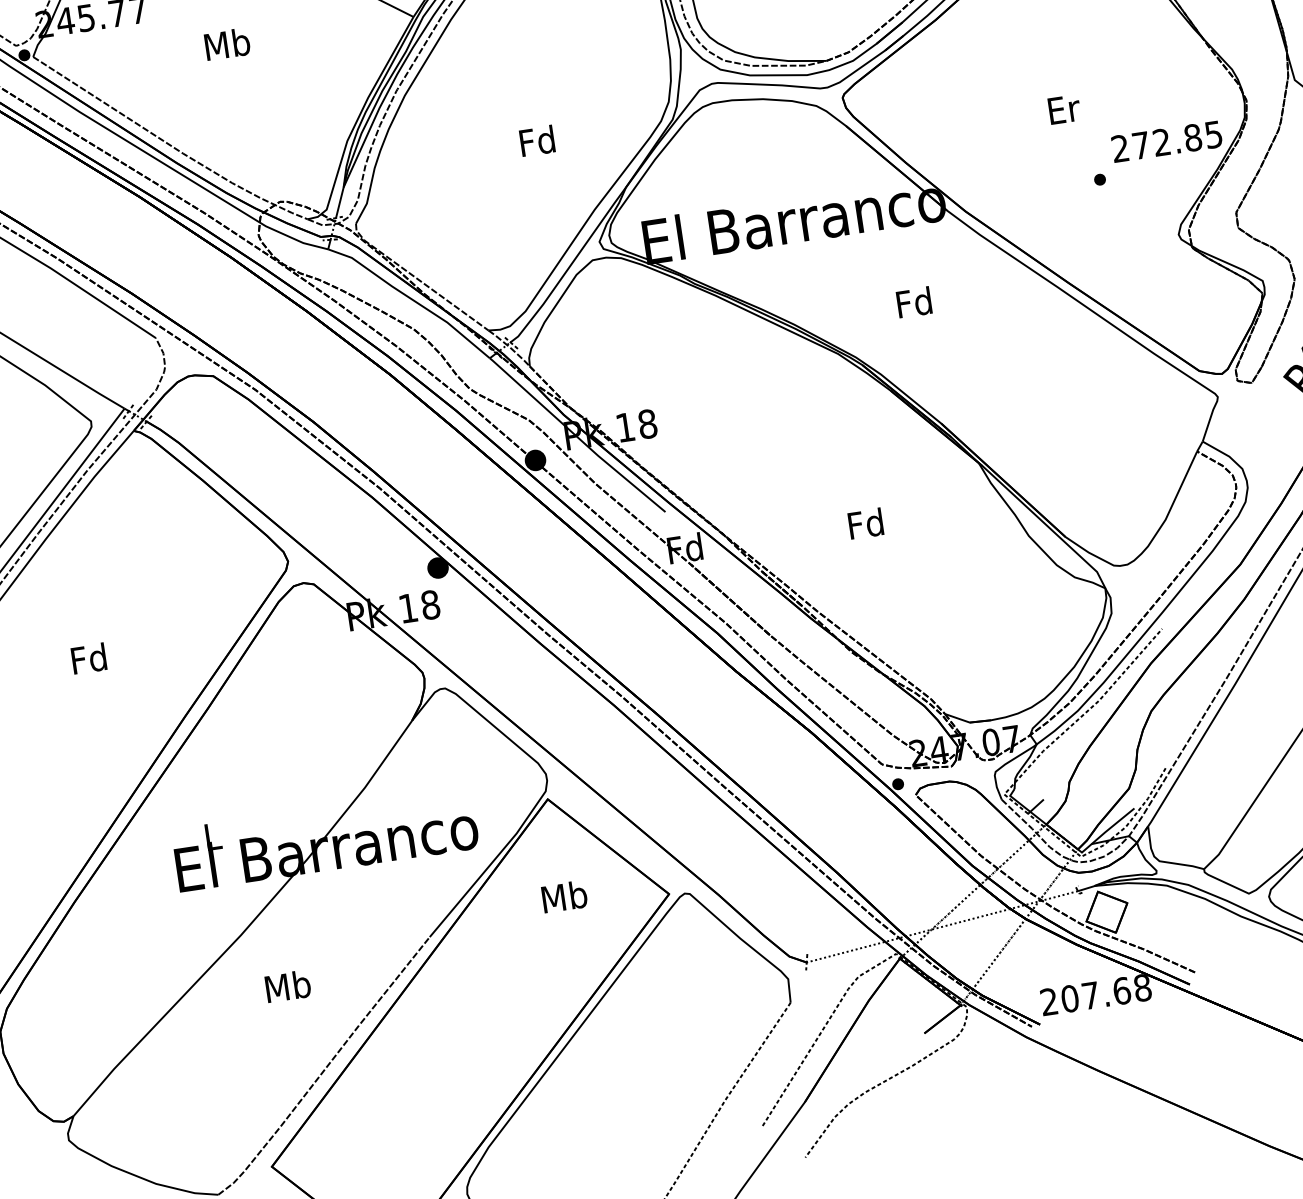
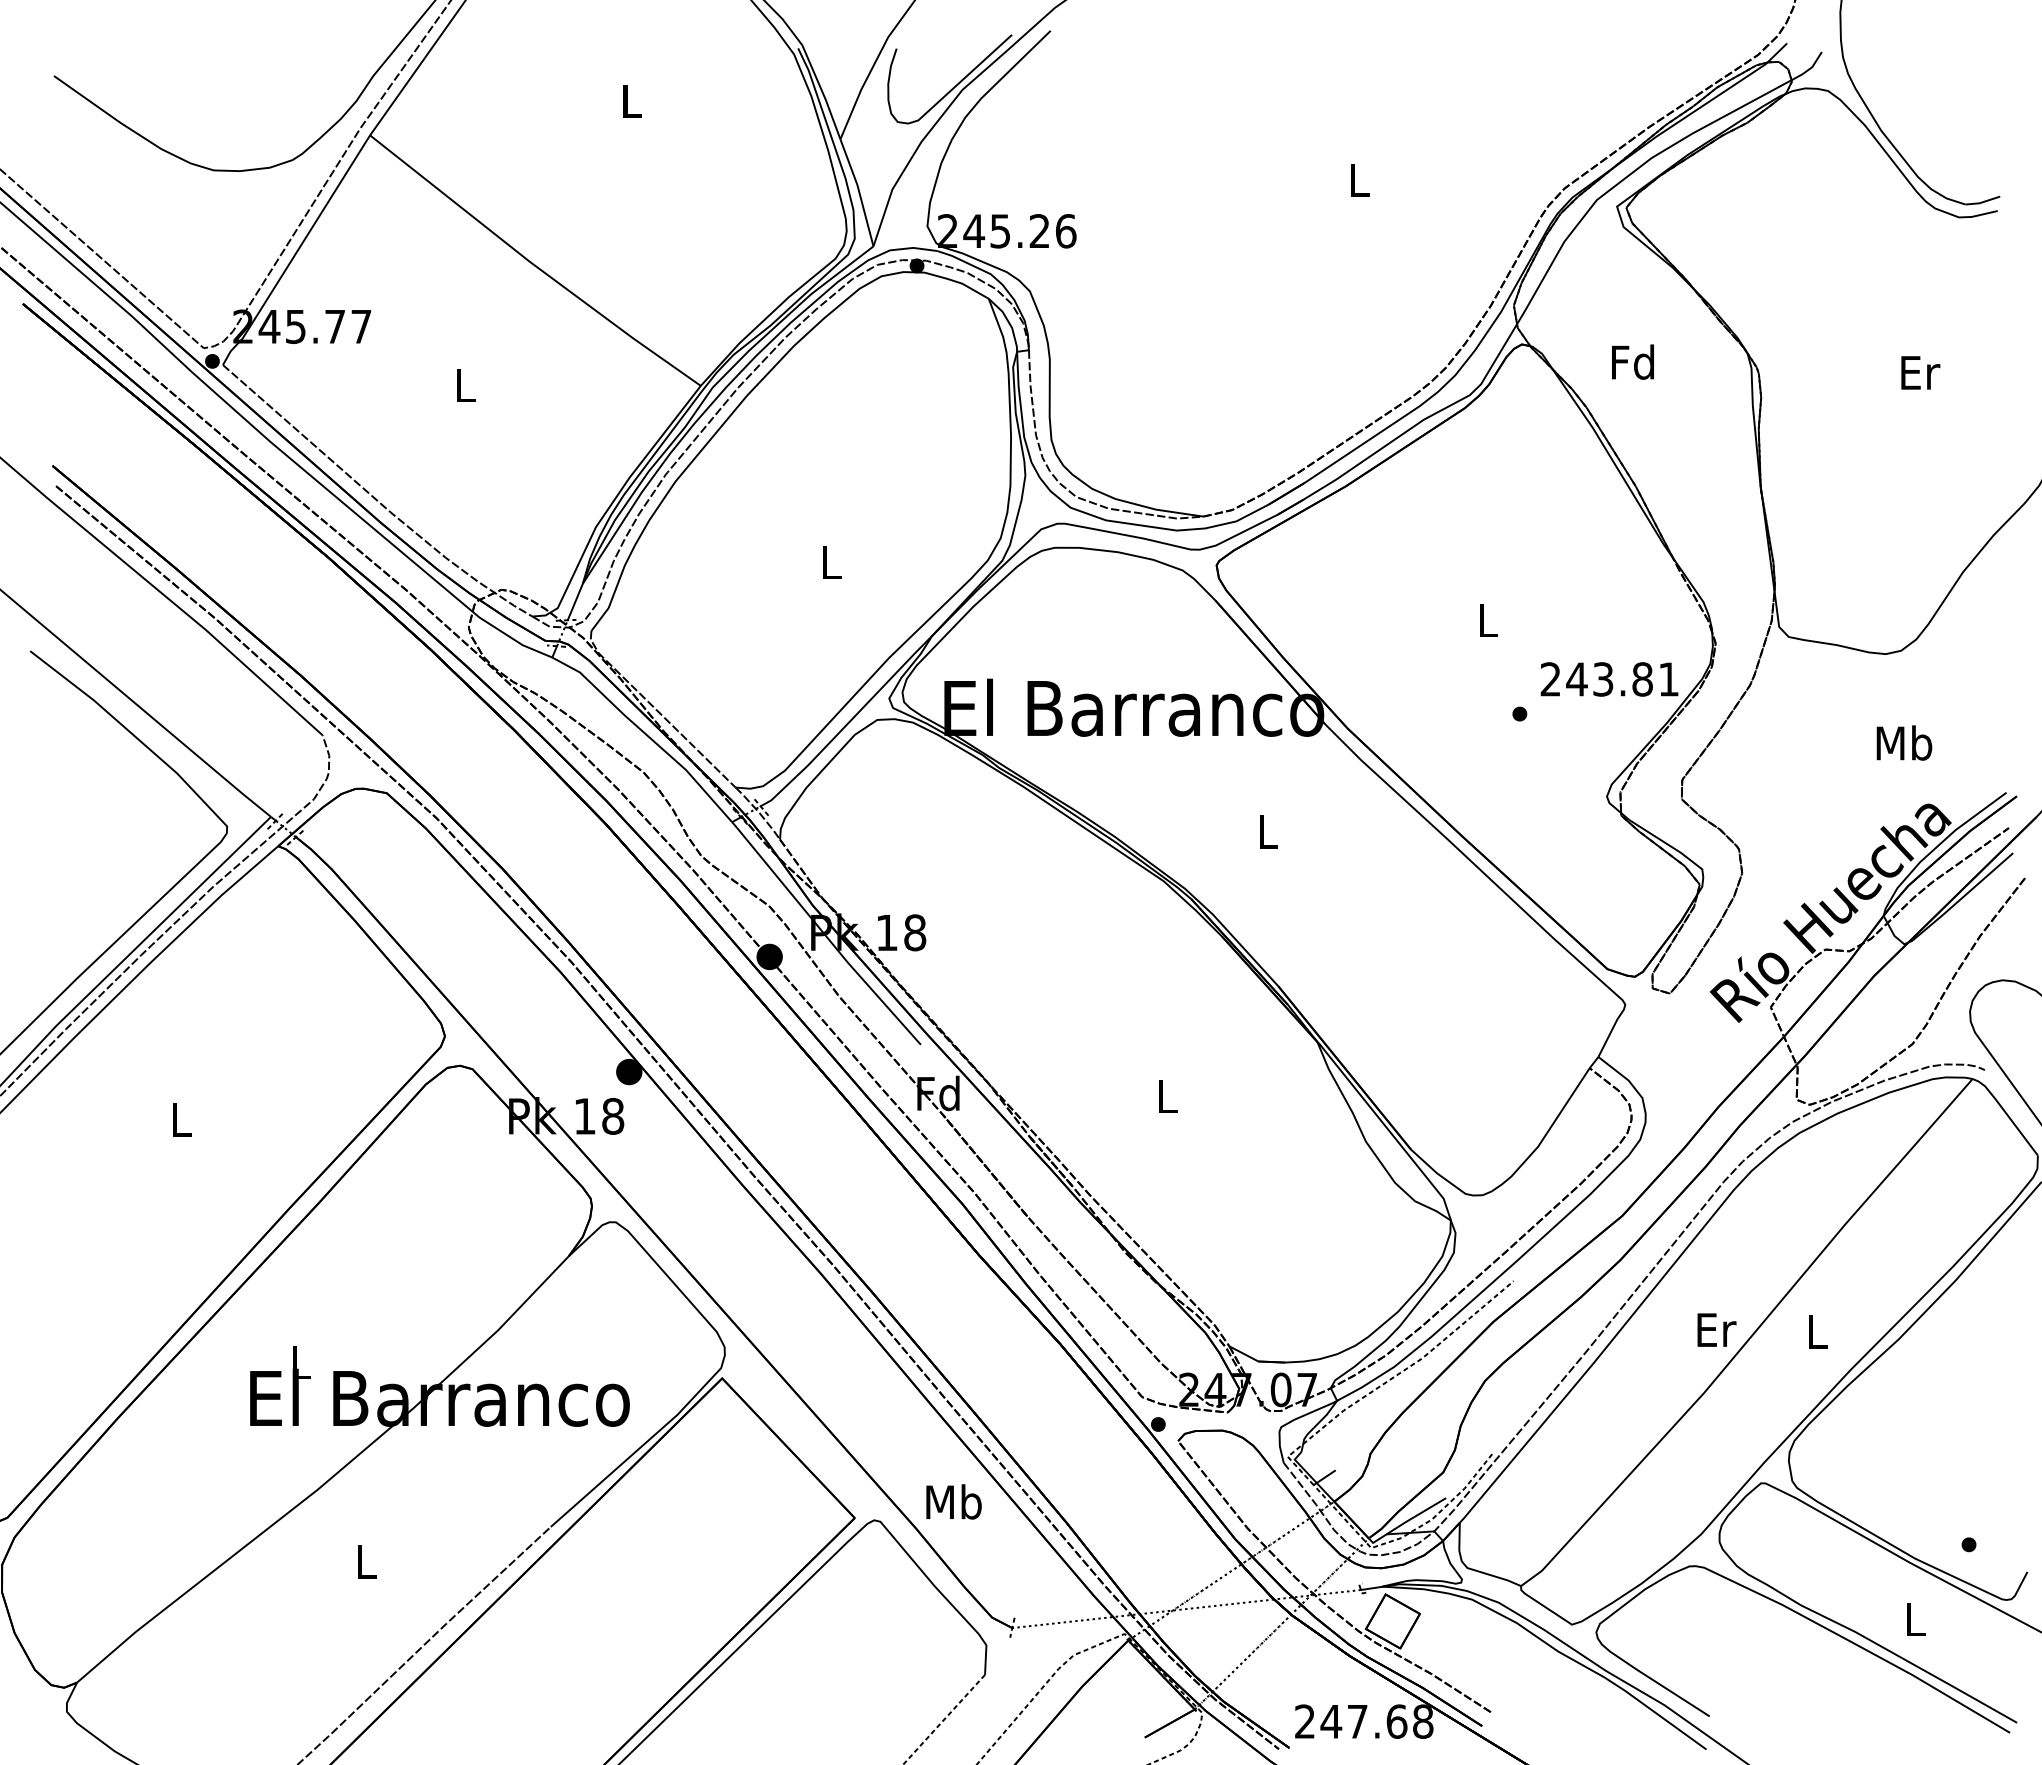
text: (227, 43) -> (465, 384), Mb -> L
text: (1064, 109) -> (1488, 620), Er -> L
text: (536, 140) -> (830, 561), Fd -> L
text: (1177, 140) -> (1622, 679), 272.85 -> 243.81
text: (914, 302) -> (1267, 831), Fd -> L
text: (865, 523) -> (1166, 1095), Fd -> L
text: (88, 658) -> (180, 1119), Fd -> L
text: (564, 896) -> (953, 1501), moved
text: (288, 986) -> (366, 1561), Mb -> L
text: (1070, 998) -> (1331, 1721), 207.68 -> 247.68

